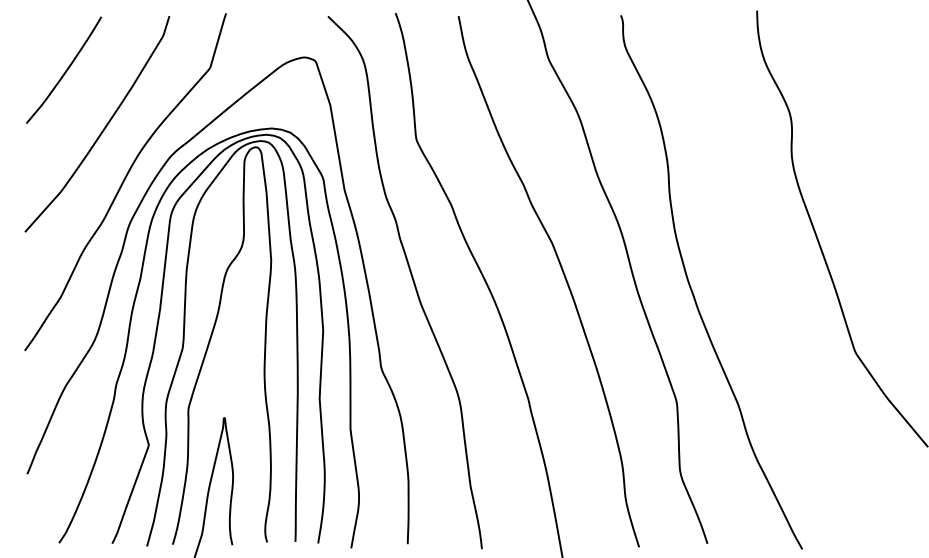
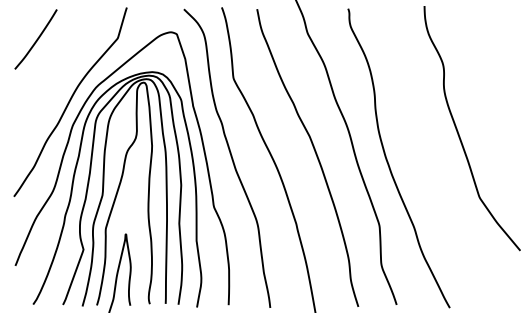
curve: (104, 125) -> (58, 70), removed

